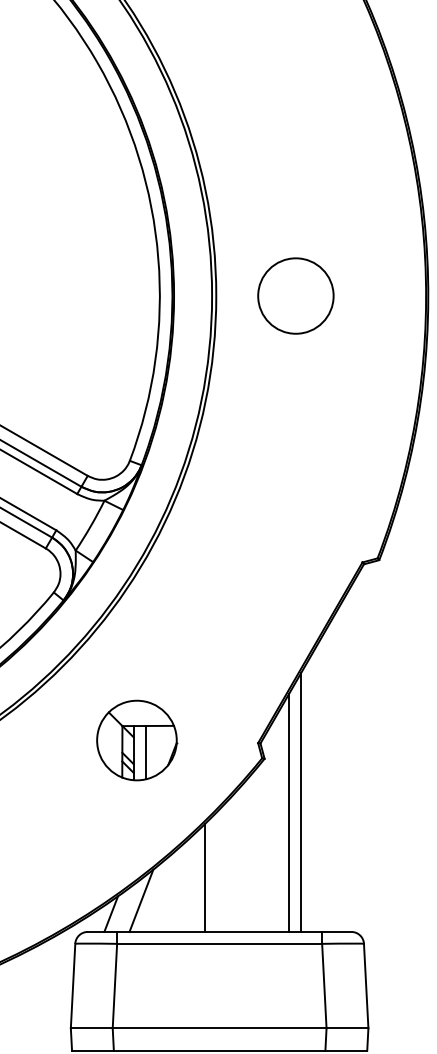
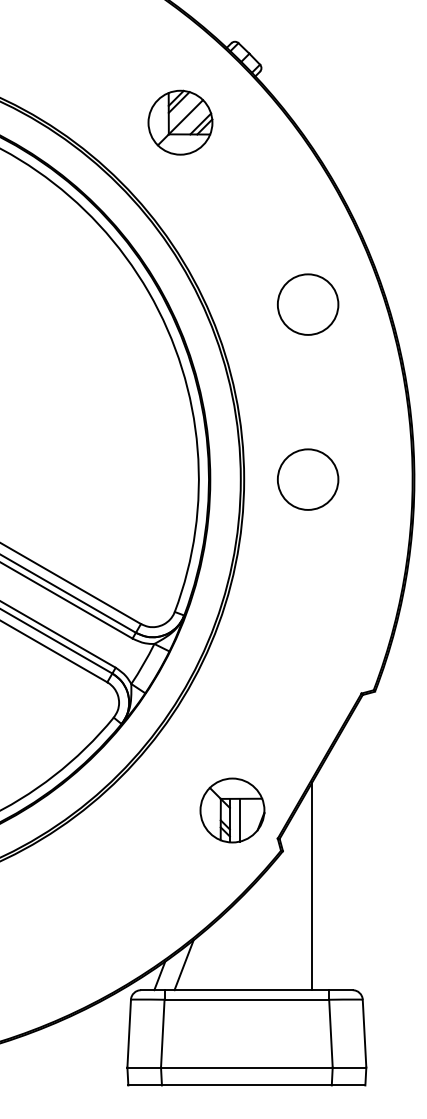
circle: (296, 77) -> (308, 304), added
part: (136, 740) -> (232, 810), moved
line: (288, 812) -> (302, 894), removed
line: (205, 877) -> (235, 946), removed

